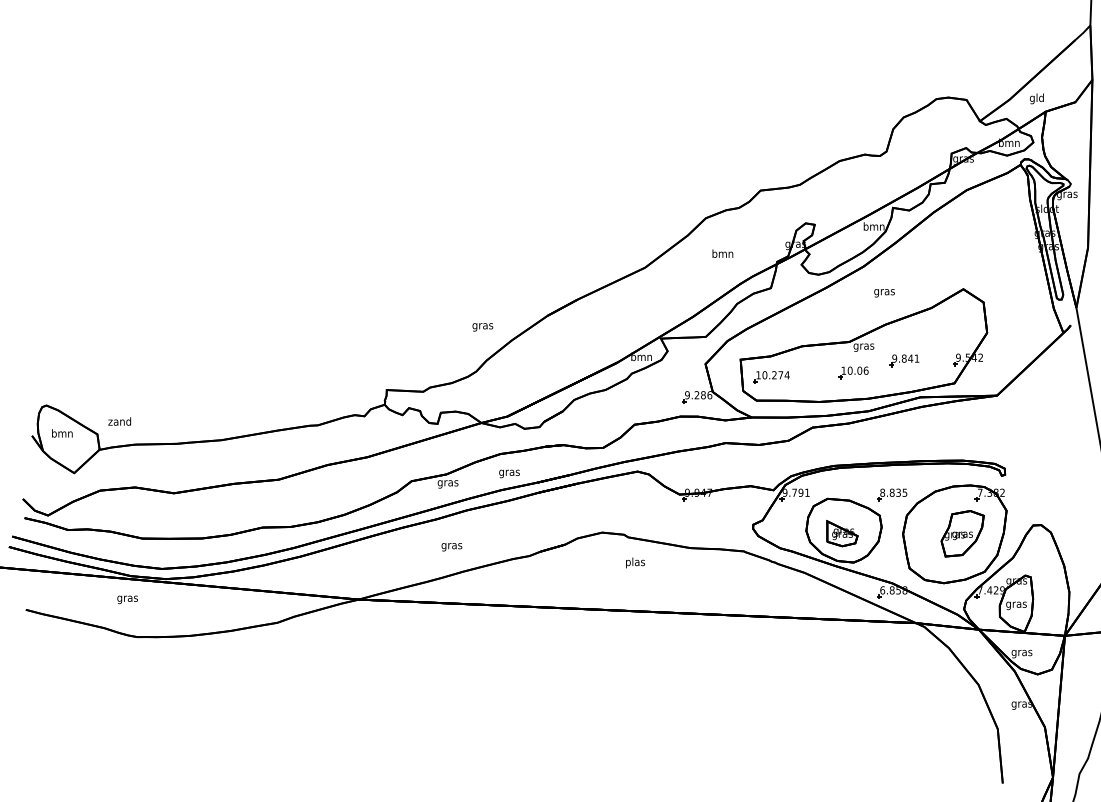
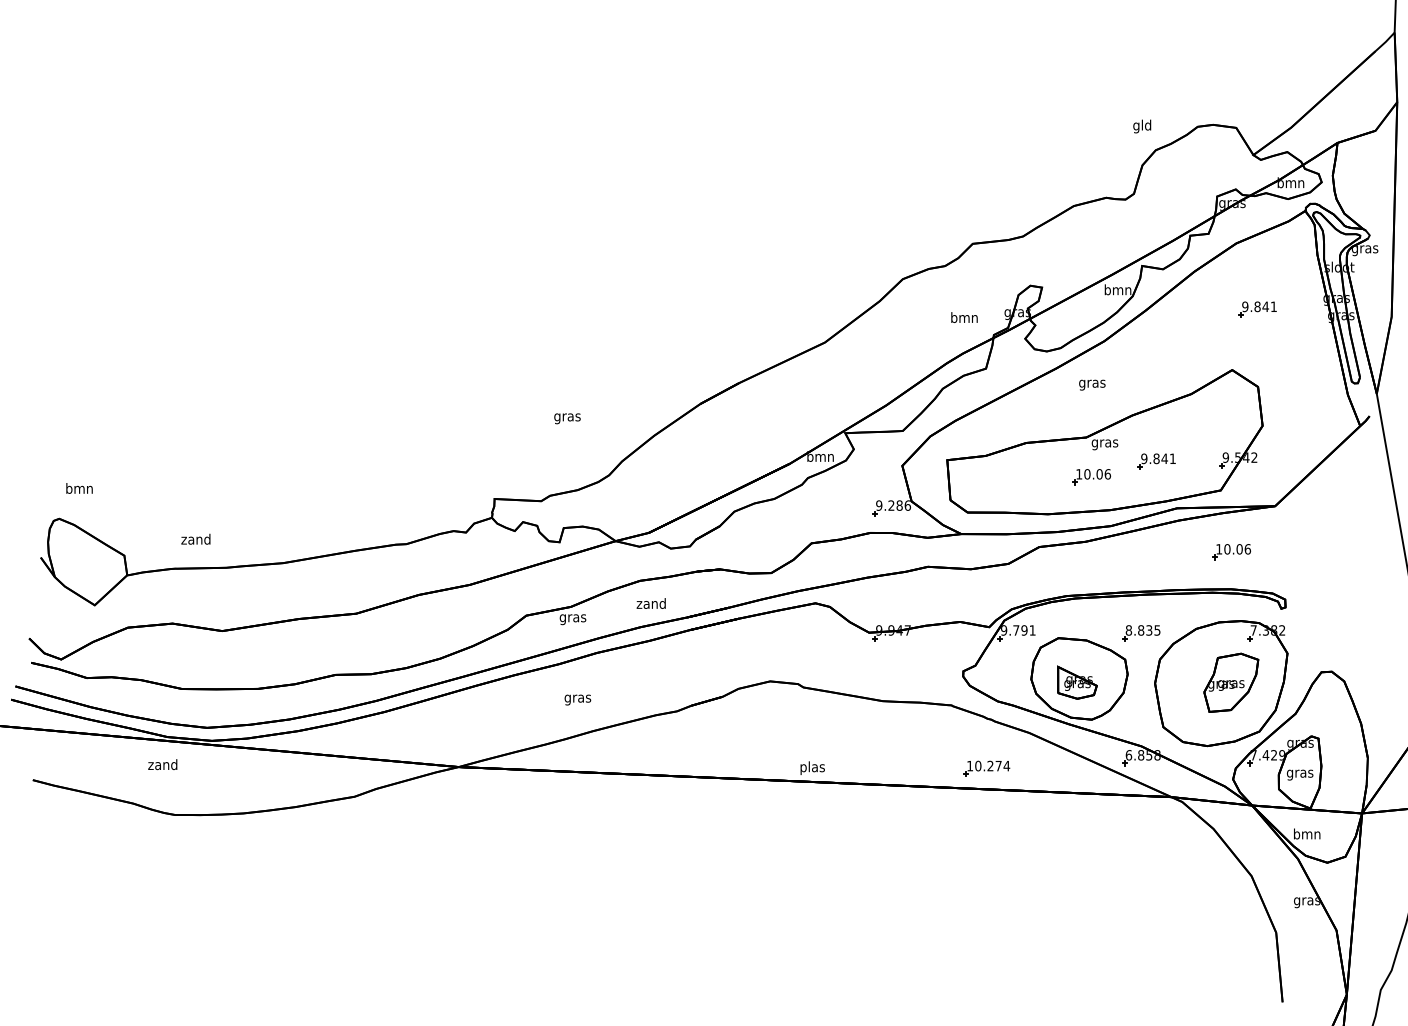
text: (1037, 98) -> (1142, 126), moved
part: (983, 241) -> (1257, 309), added
text: (722, 253) -> (964, 317), moved
text: (884, 292) -> (1092, 384), moved
text: (482, 327) -> (567, 418), moved
part: (771, 377) -> (986, 768), moved
text: (119, 420) -> (195, 538), moved
part: (962, 431) -> (1231, 552), added
text: (62, 433) -> (79, 488), moved
text: (508, 472) -> (650, 604), gras -> zand
text: (635, 562) -> (812, 767), moved
text: (127, 598) -> (162, 765), gras -> zand
text: (1022, 653) -> (1307, 835), gras -> bmn

